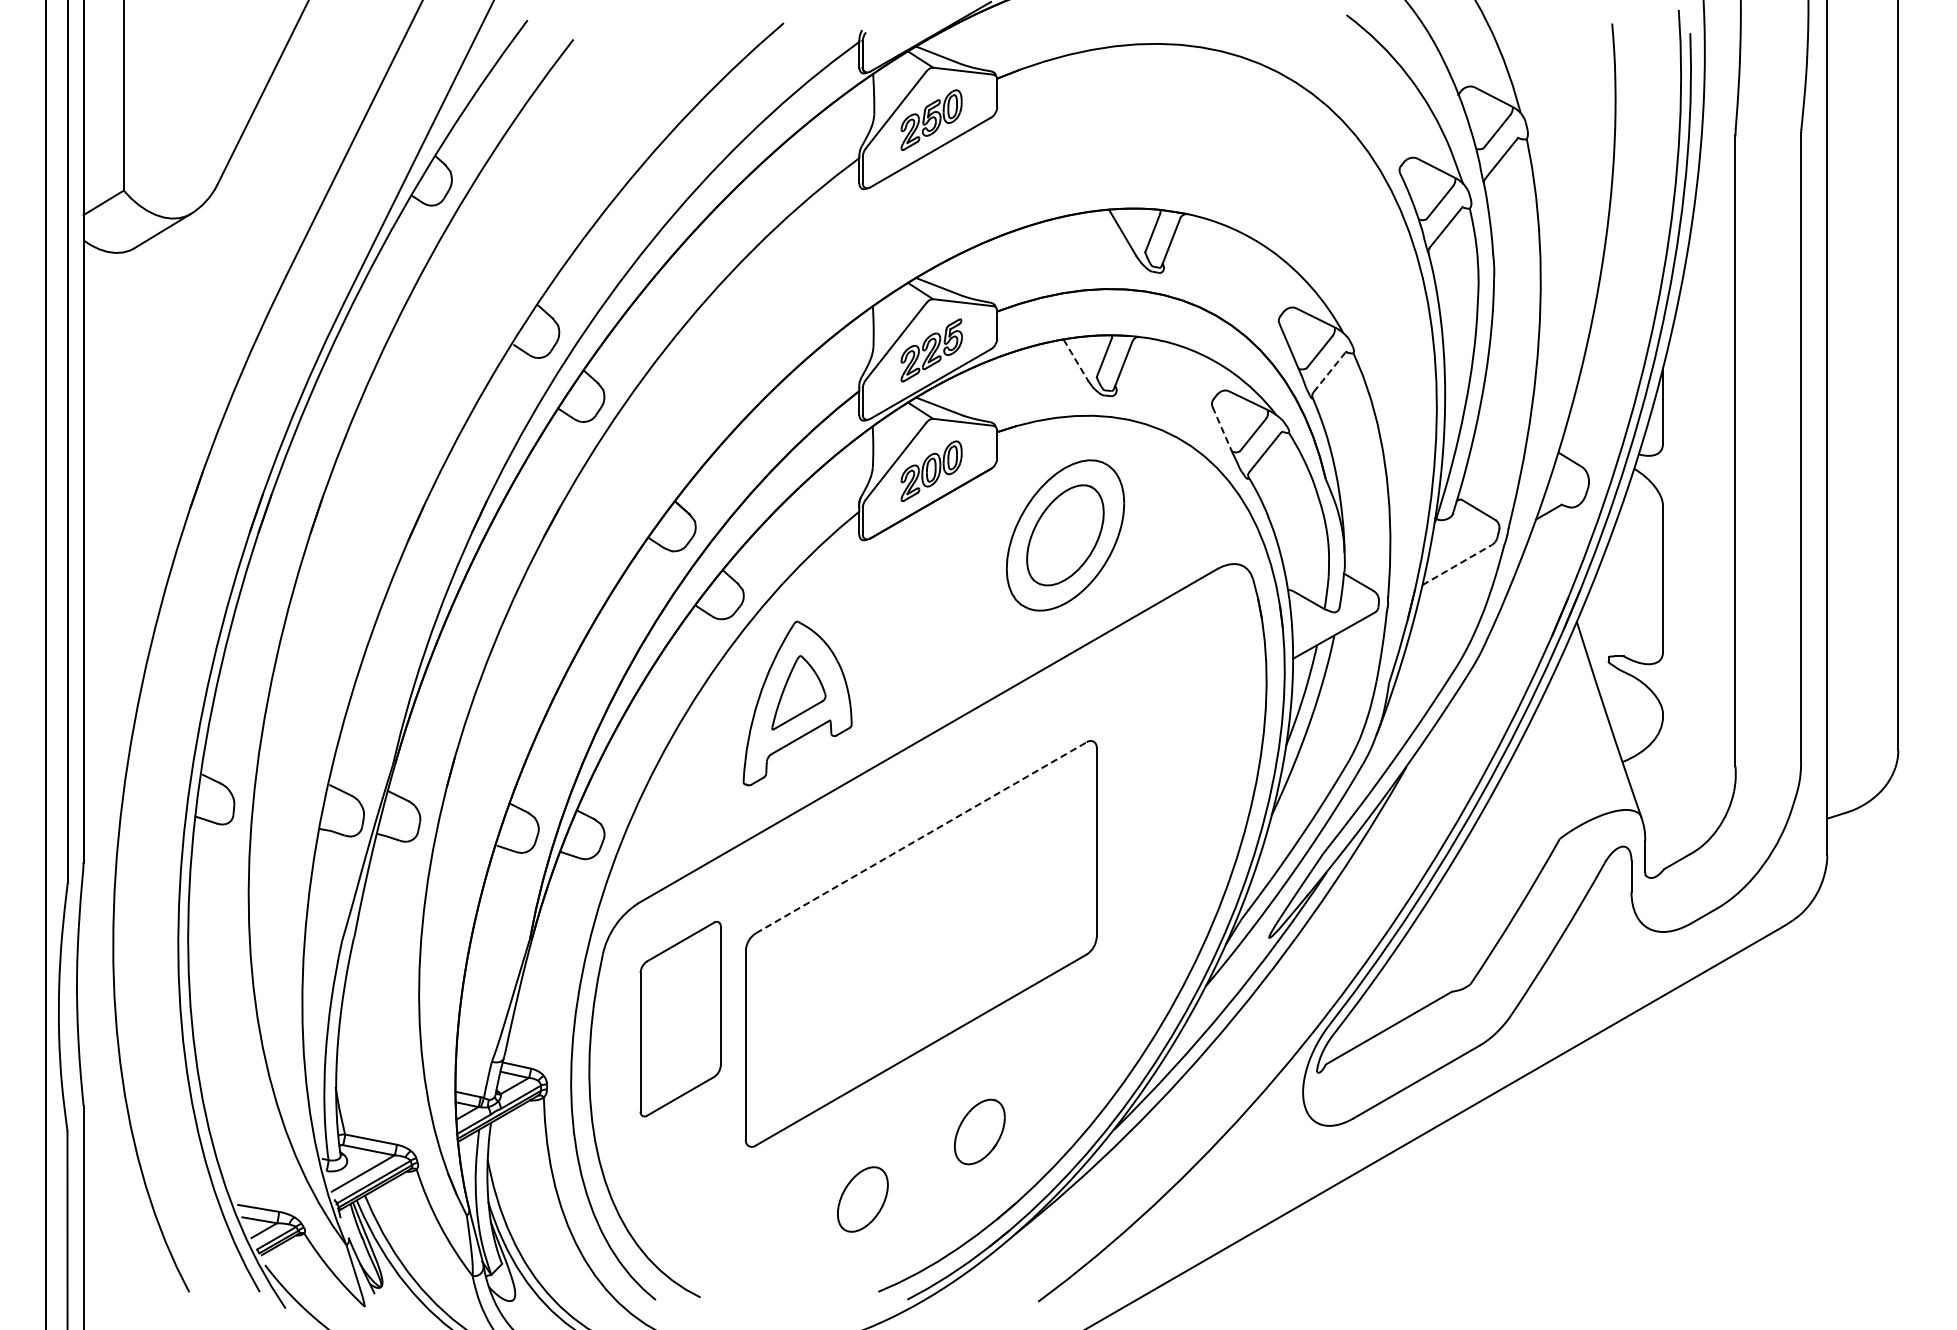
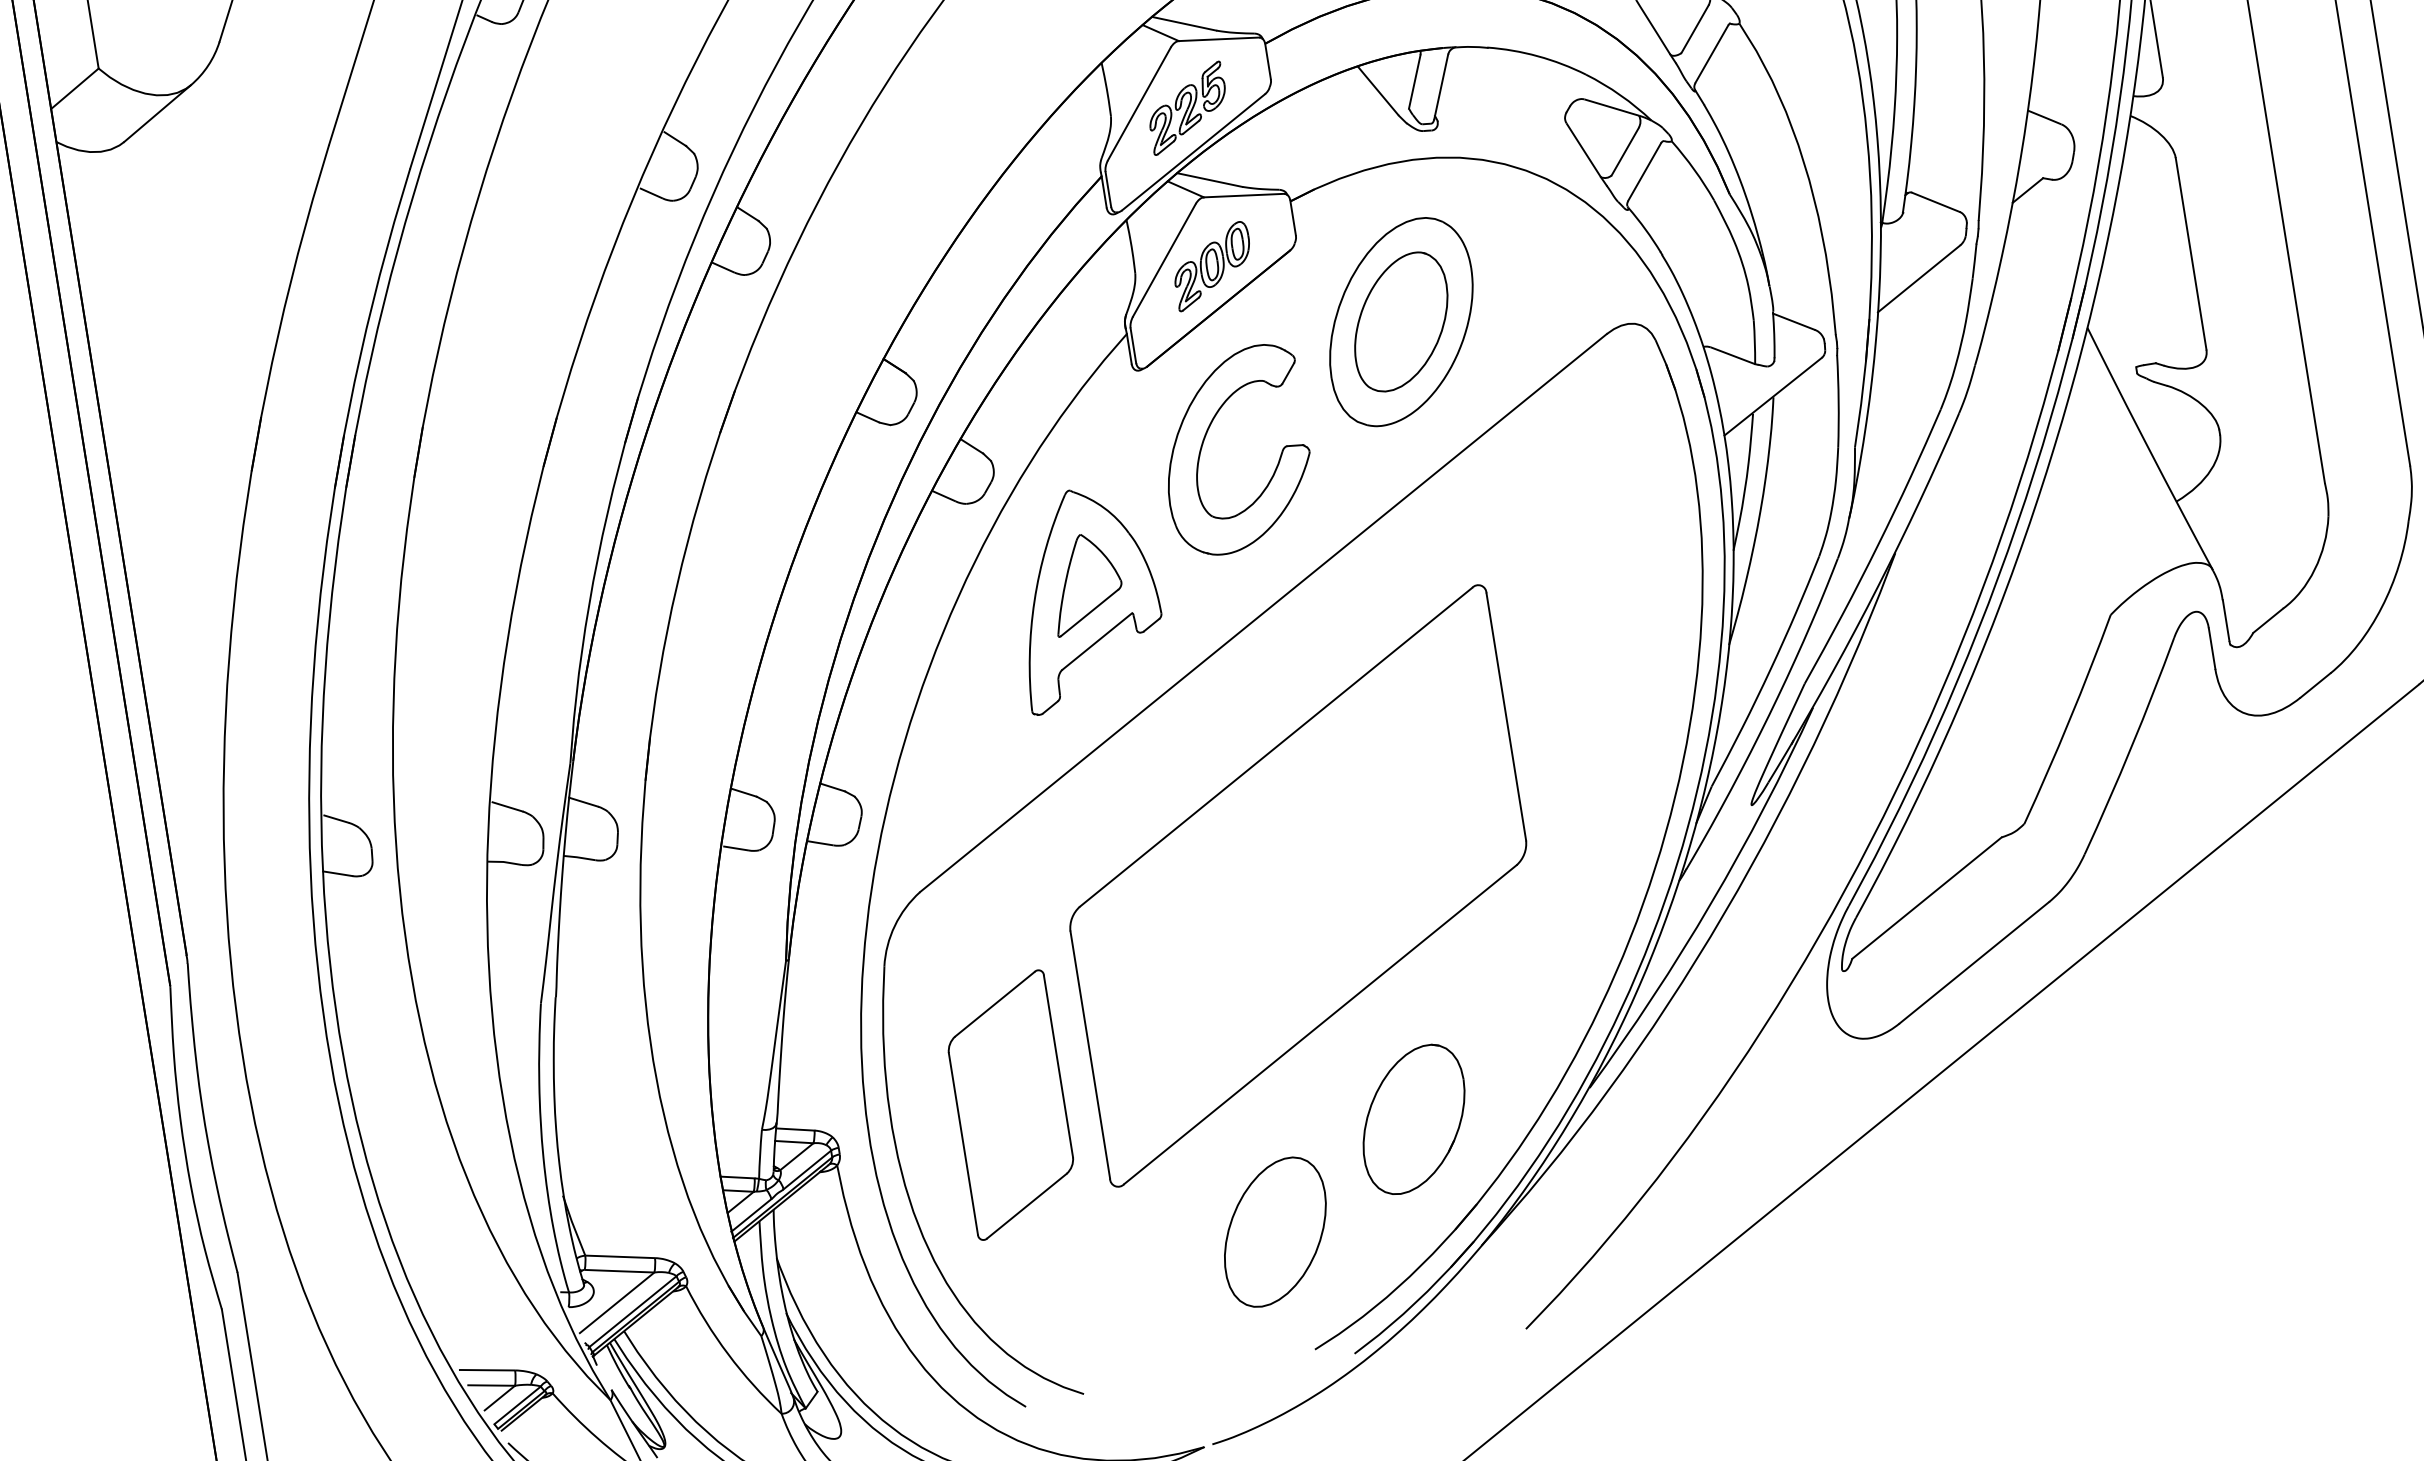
line: (1075, 360) -> (1377, 91), dashed -> solid
line: (1329, 372) -> (1712, 53), dashed -> solid
line: (1221, 428) -> (1582, 149), dashed -> solid
line: (1457, 564) -> (1919, 277), dashed -> solid
part: (904, 601) -> (1204, 442), added
line: (921, 837) -> (1276, 746), dashed -> solid
part: (680, 1018) -> (1010, 1104), moved
part: (979, 1131) -> (1413, 1118), size x1.67
part: (862, 1199) -> (1274, 1232), size x1.67

